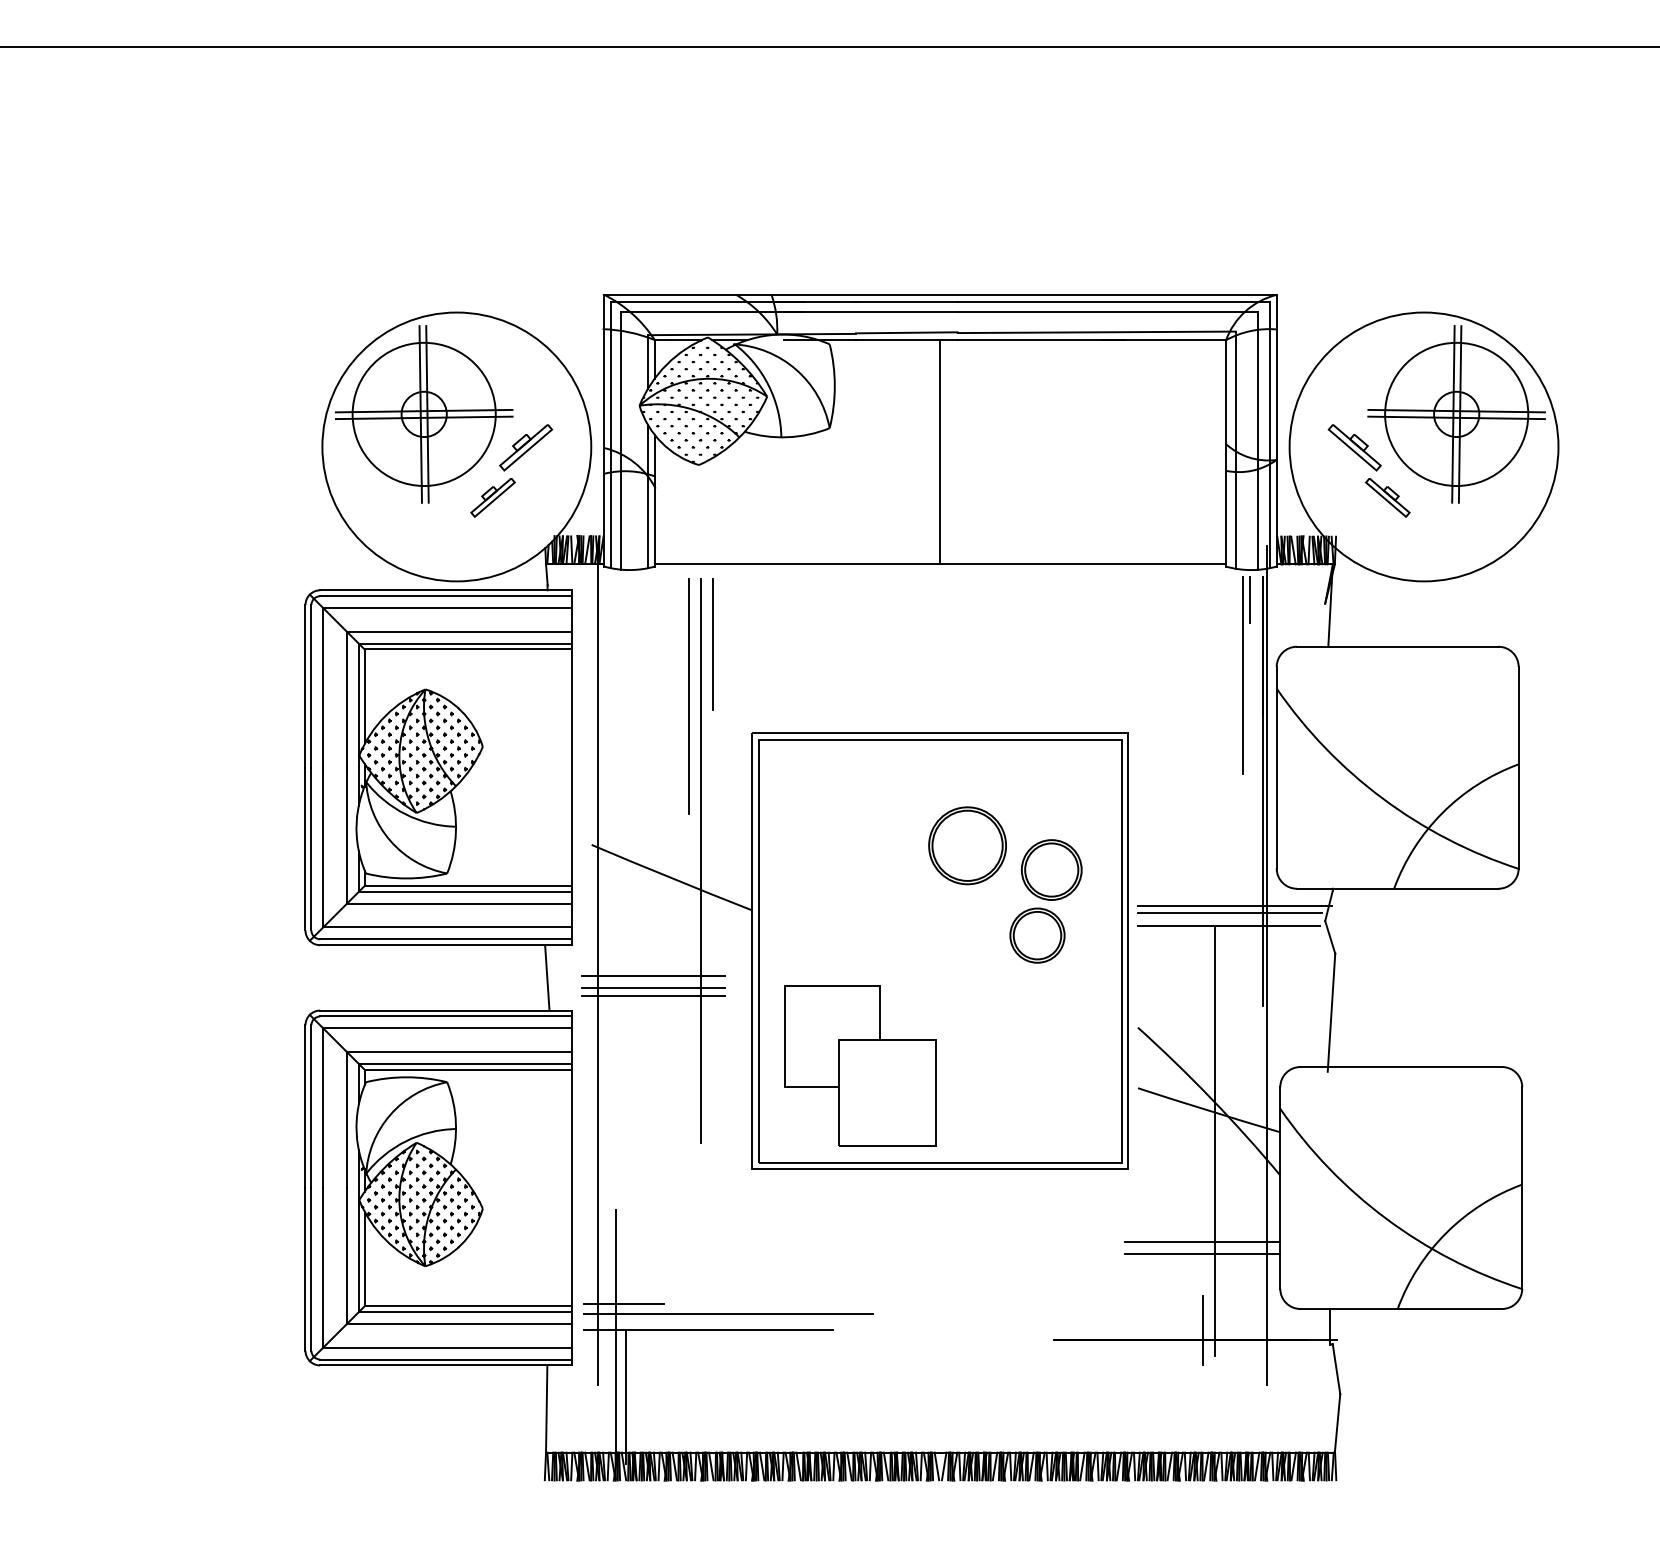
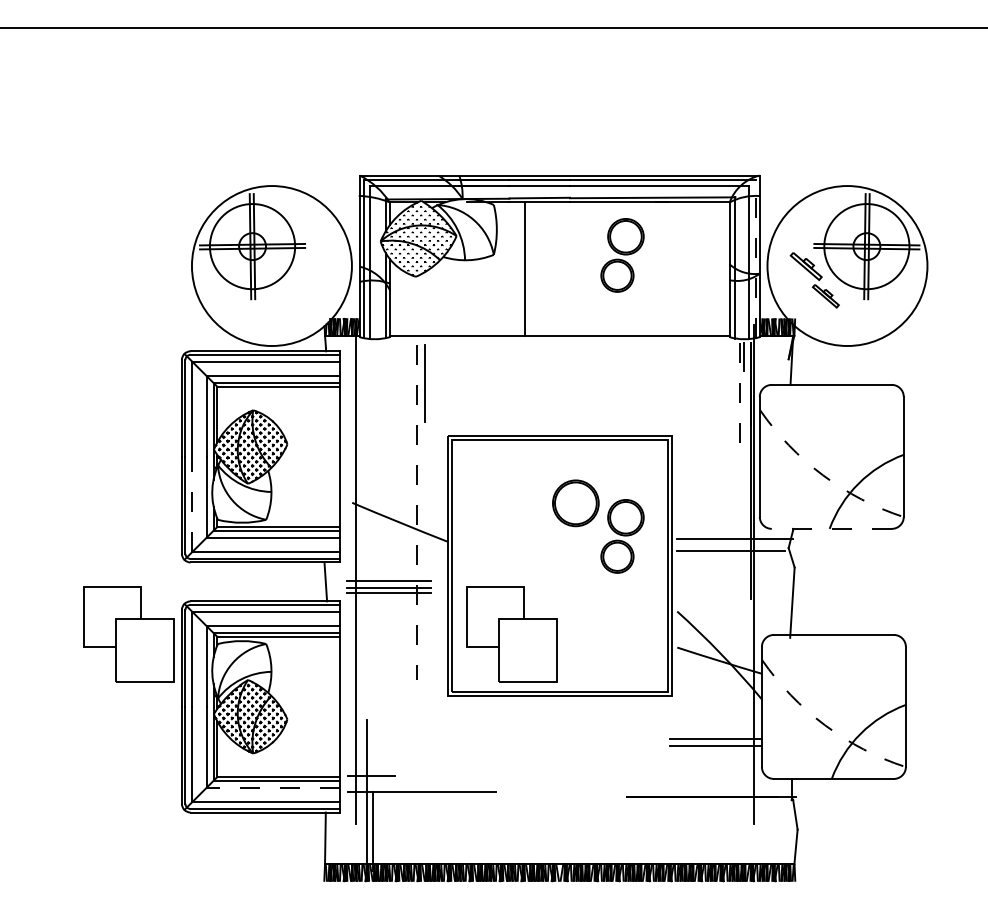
part: (1045, 429) -> (622, 255), added
line: (1269, 434) -> (755, 258), solid -> dashed
line: (940, 451) -> (524, 268), moved
part: (511, 471) -> (304, 280), removed
line: (1242, 676) -> (739, 402), solid -> dashed
line: (687, 696) -> (409, 414), removed
arc: (1382, 799) -> (822, 475), solid -> dashed
line: (323, 847) -> (192, 504), solid -> dashed
line: (701, 861) -> (417, 512), solid -> dashed
line: (1397, 888) -> (831, 528), solid -> dashed
line: (1229, 913) -> (731, 543), removed
part: (215, 1066) -> (128, 634), added
line: (1215, 1141) -> (723, 679), removed
arc: (1387, 1219) -> (825, 725), solid -> dashed
line: (728, 1313) -> (433, 781), removed
line: (459, 1323) -> (273, 787), solid -> dashed
line: (1202, 1330) -> (715, 791), removed

